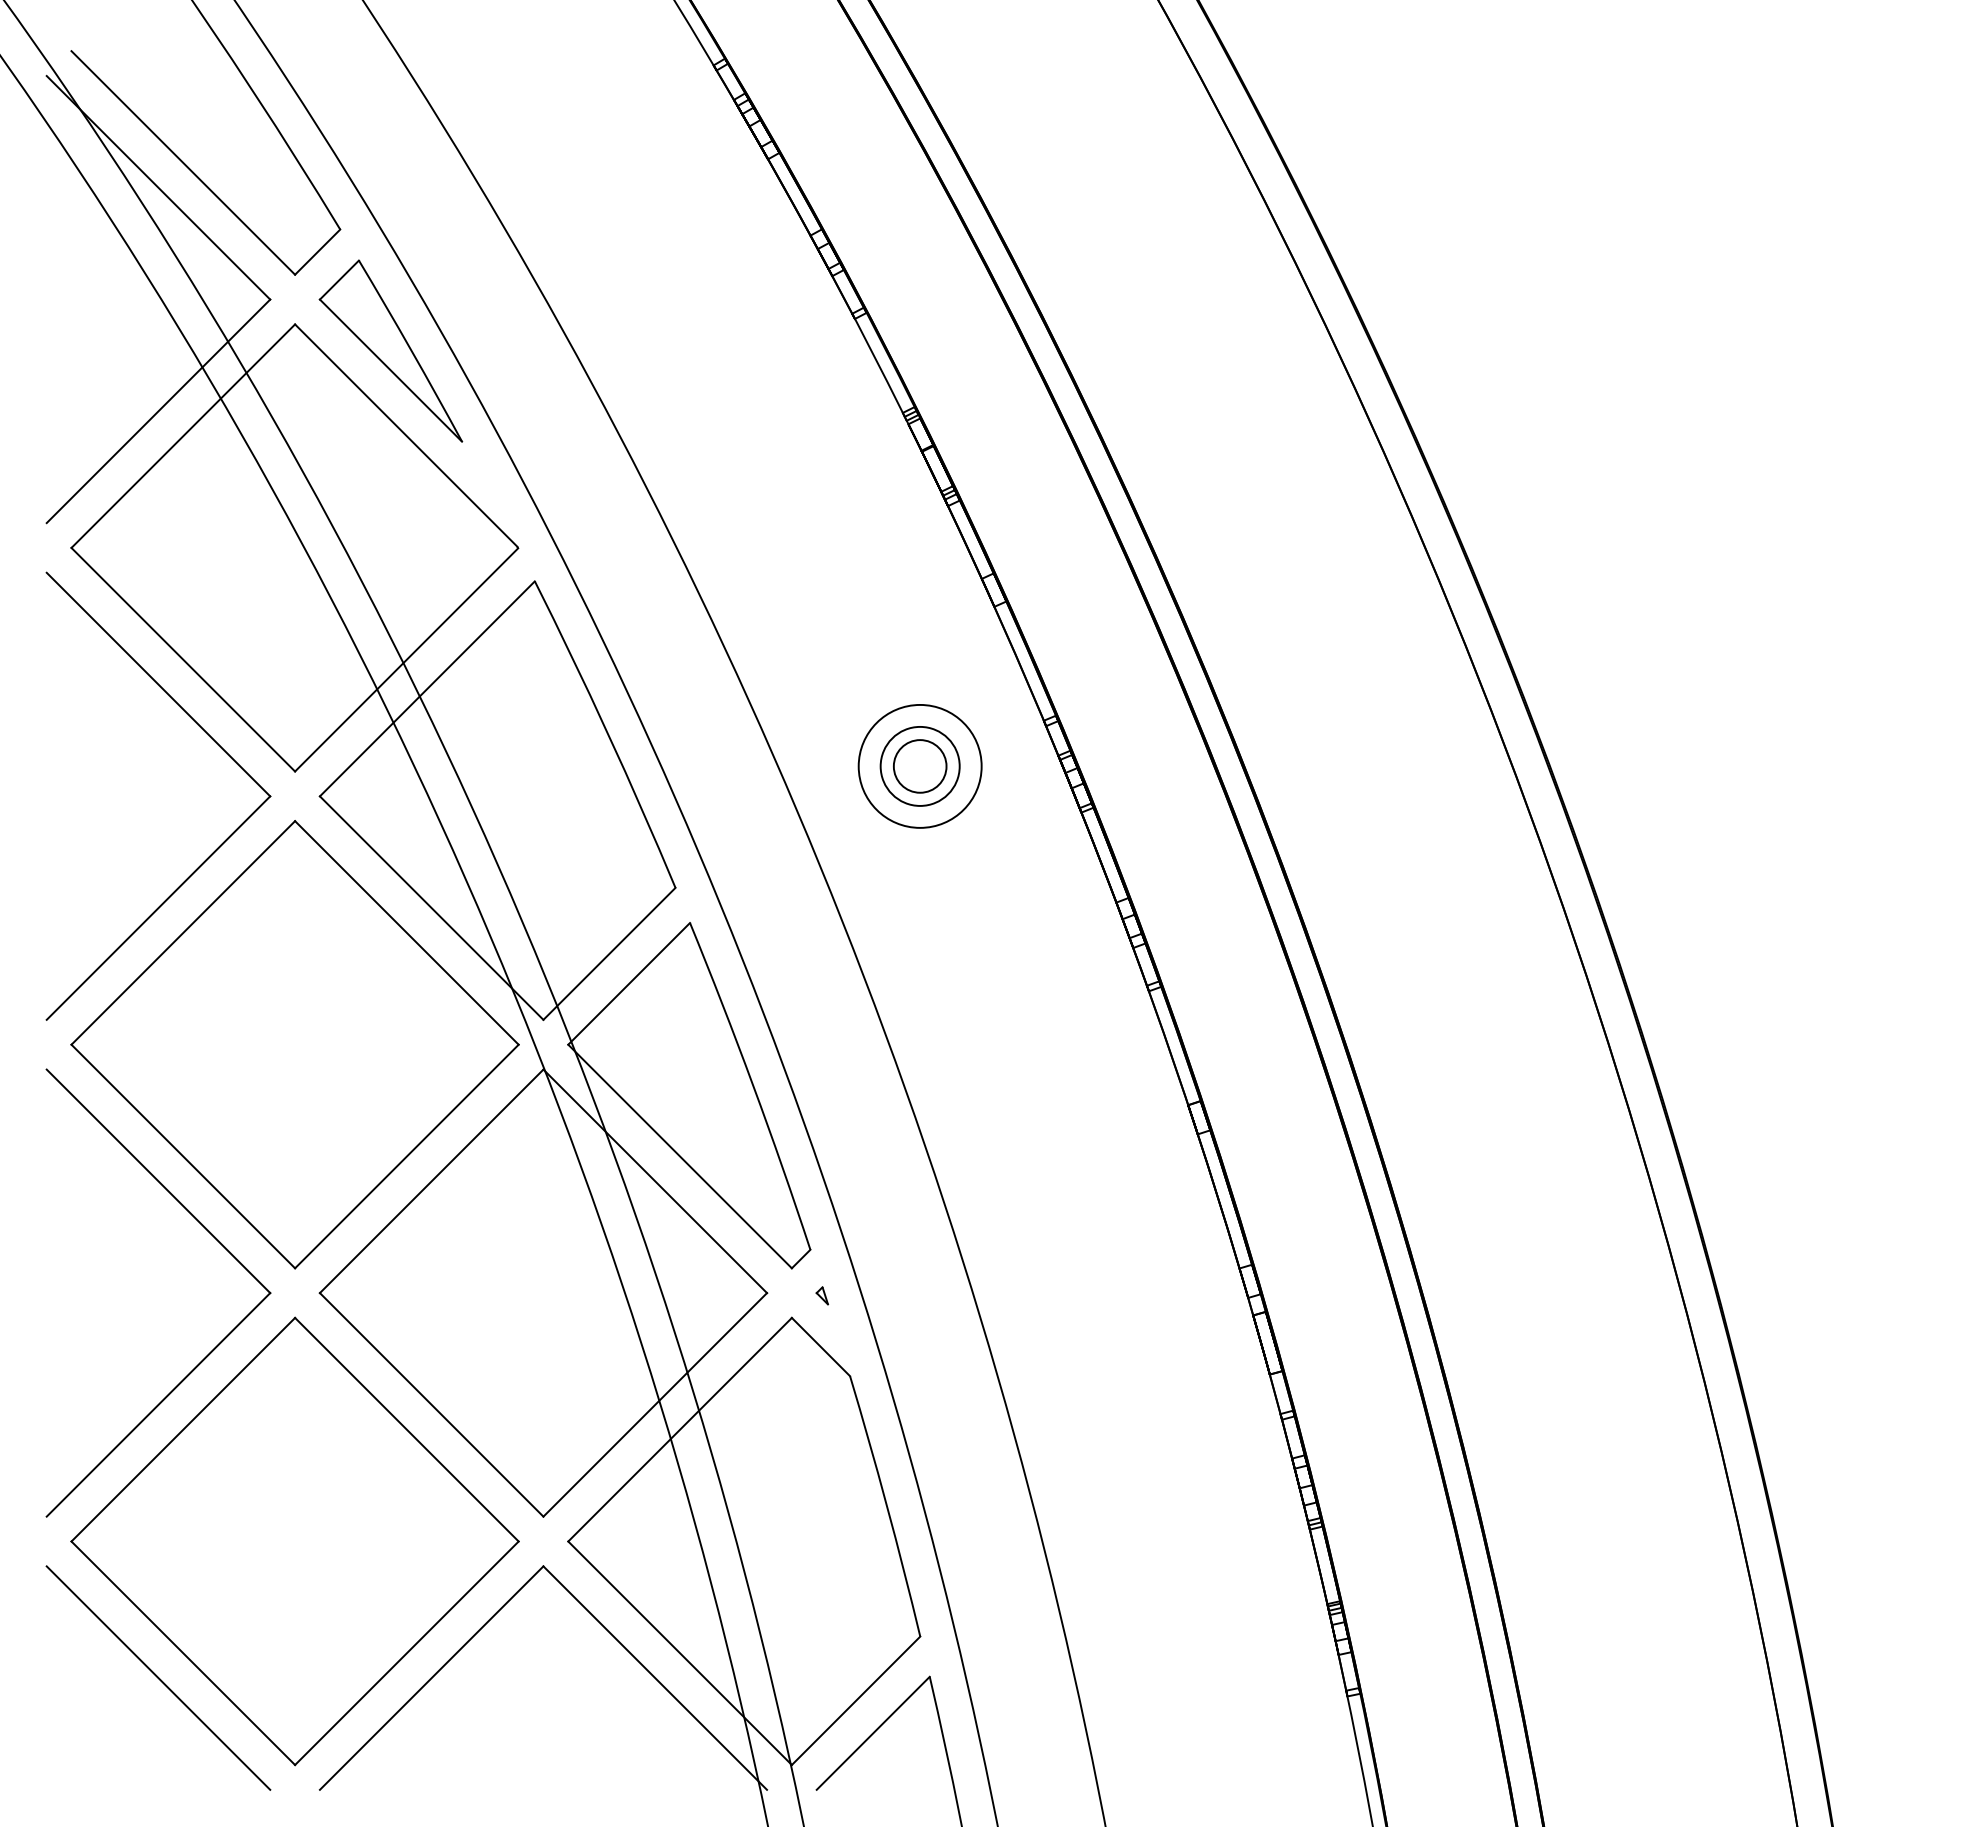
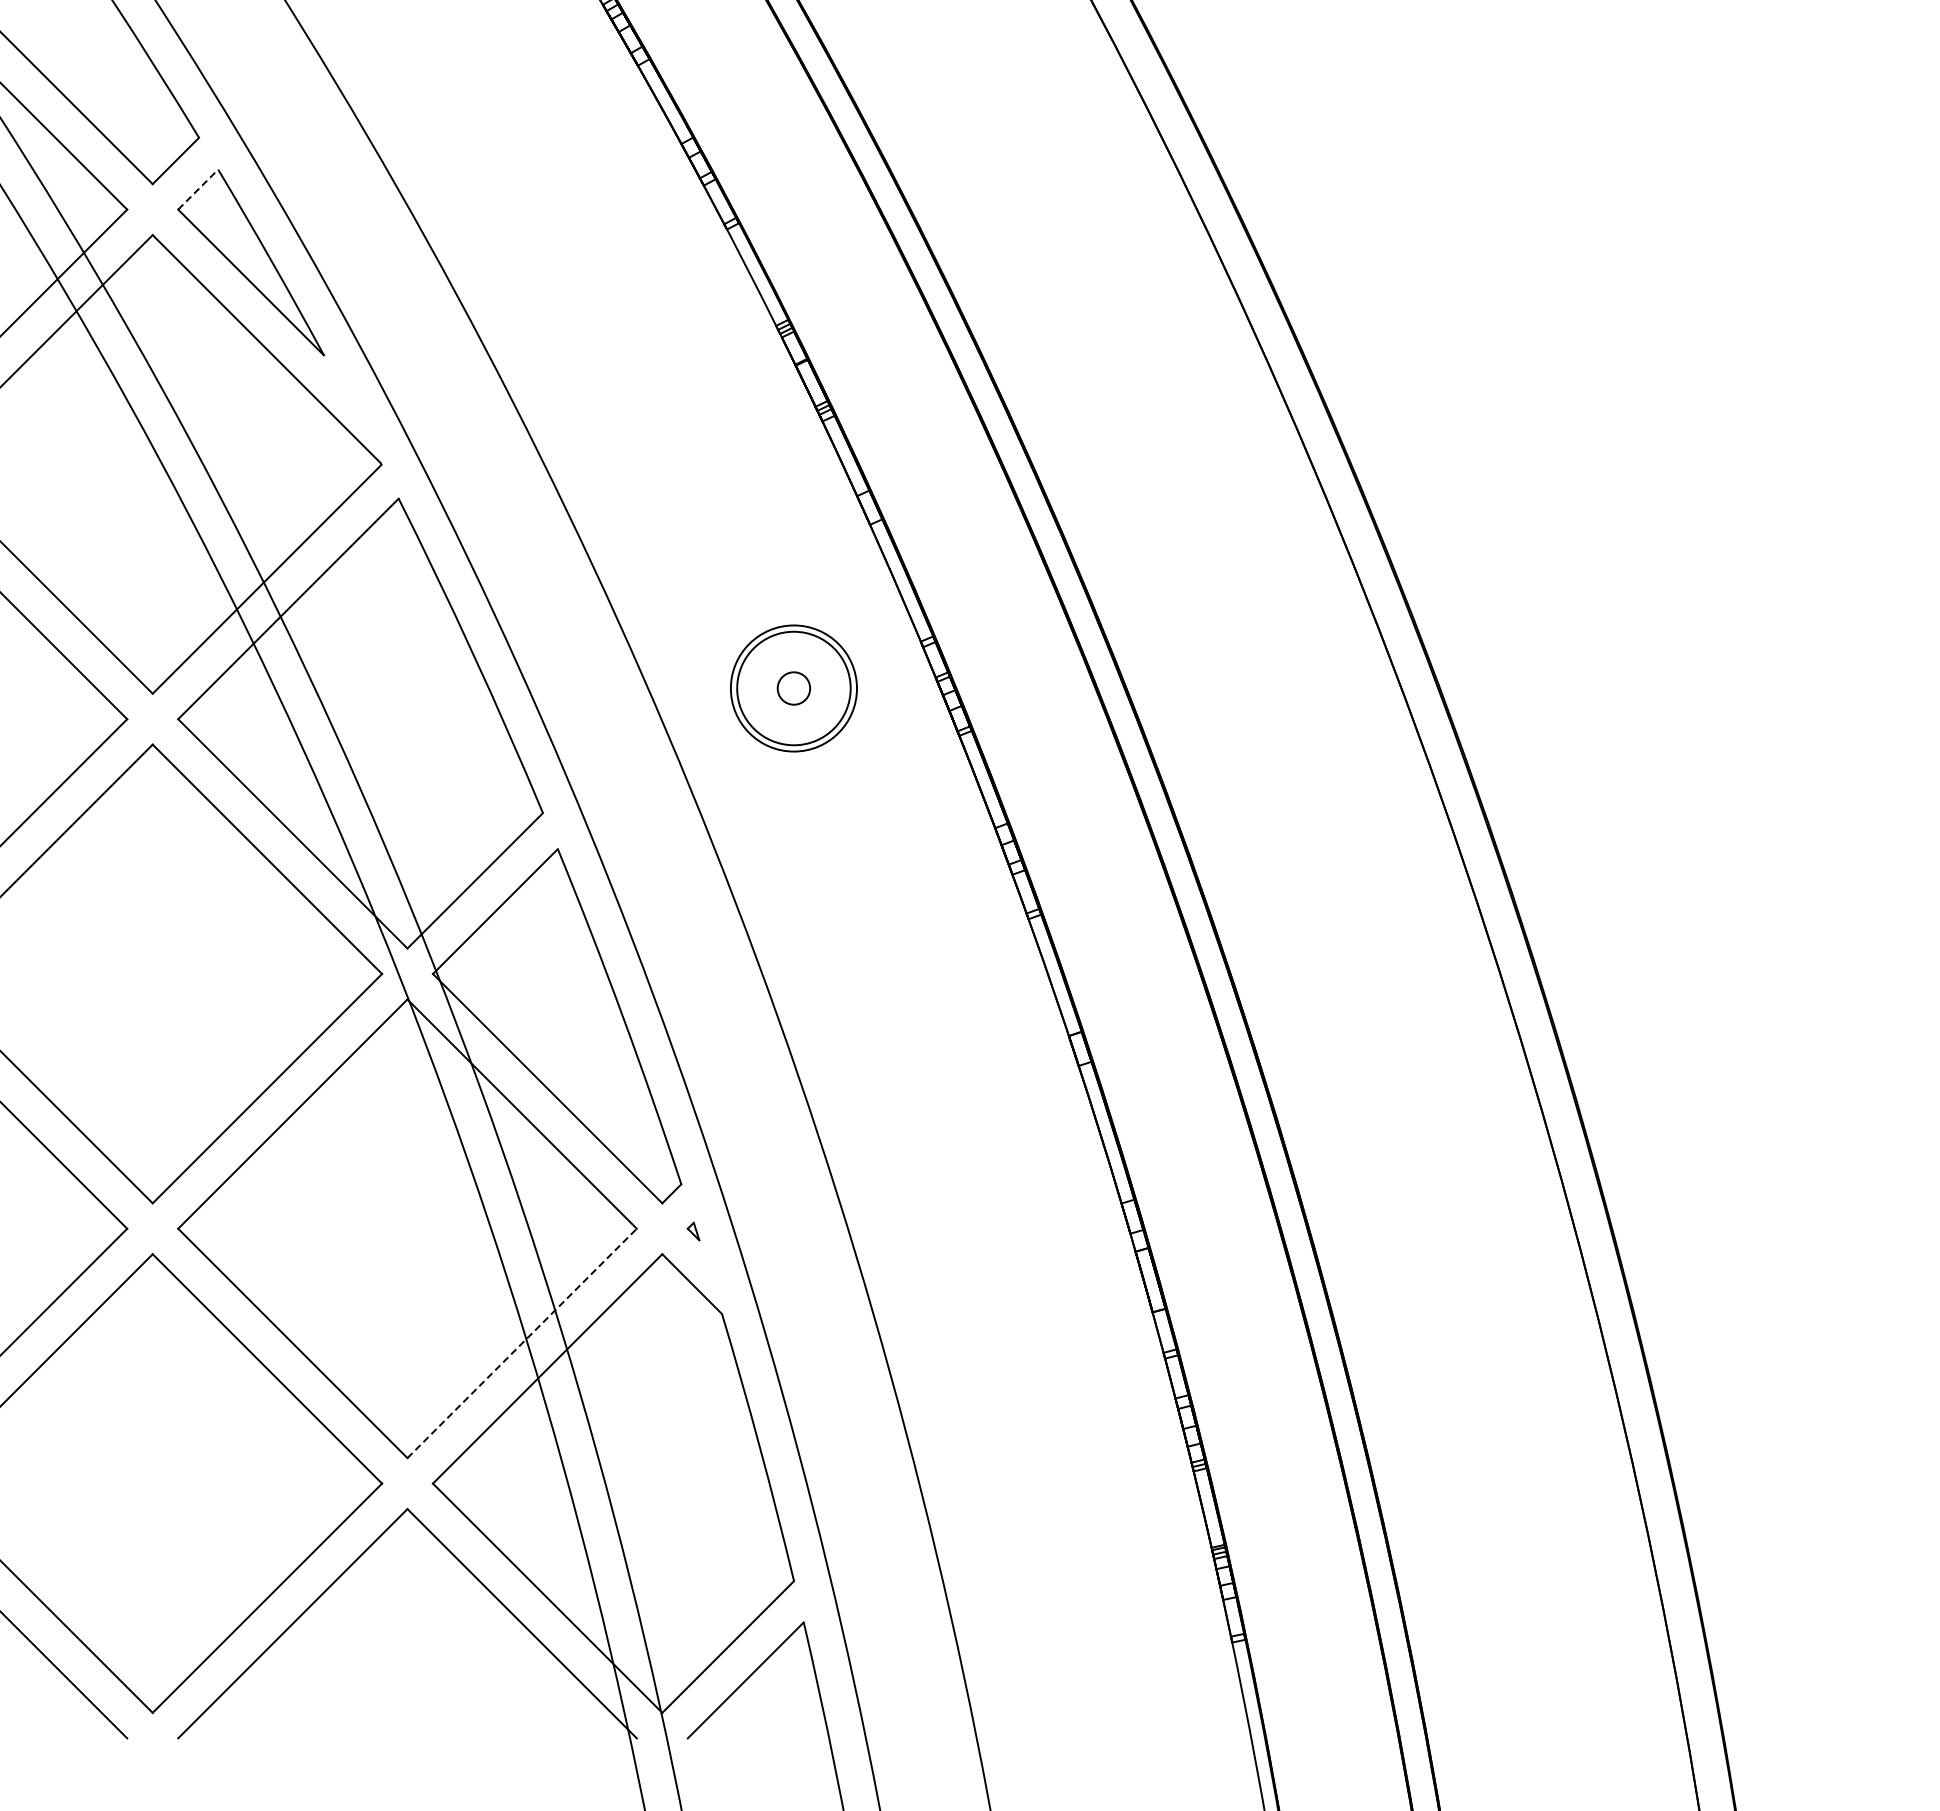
line: (339, 280) -> (198, 190), solid -> dashed
circle: (919, 765) -> (793, 687), size x1.4
circle: (919, 766) -> (793, 688), size x0.6
line: (655, 1404) -> (522, 1343), solid -> dashed

